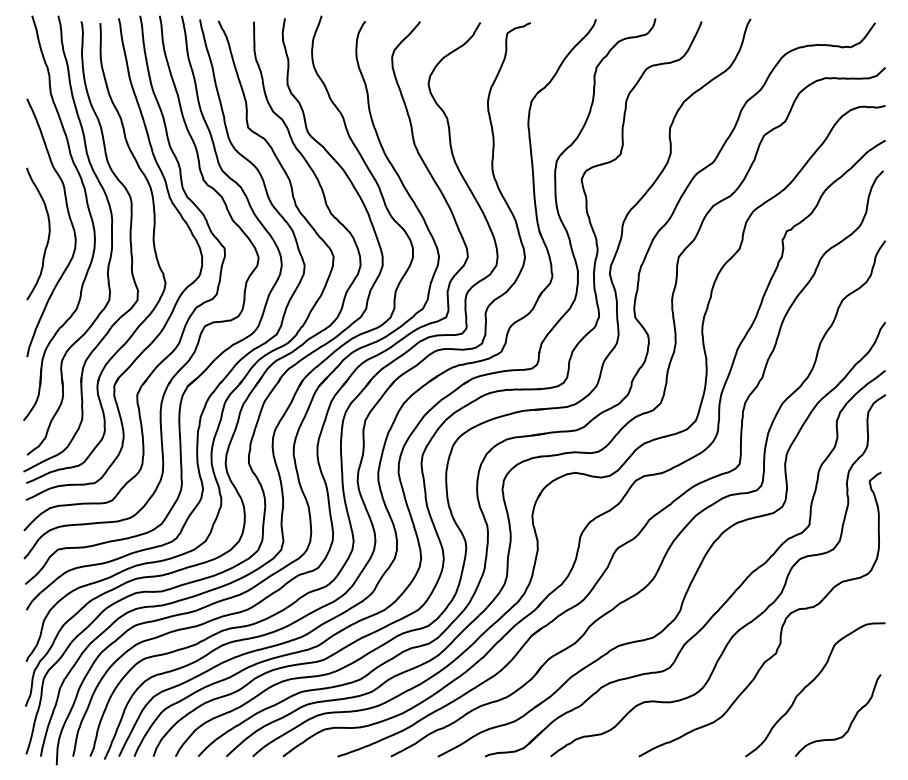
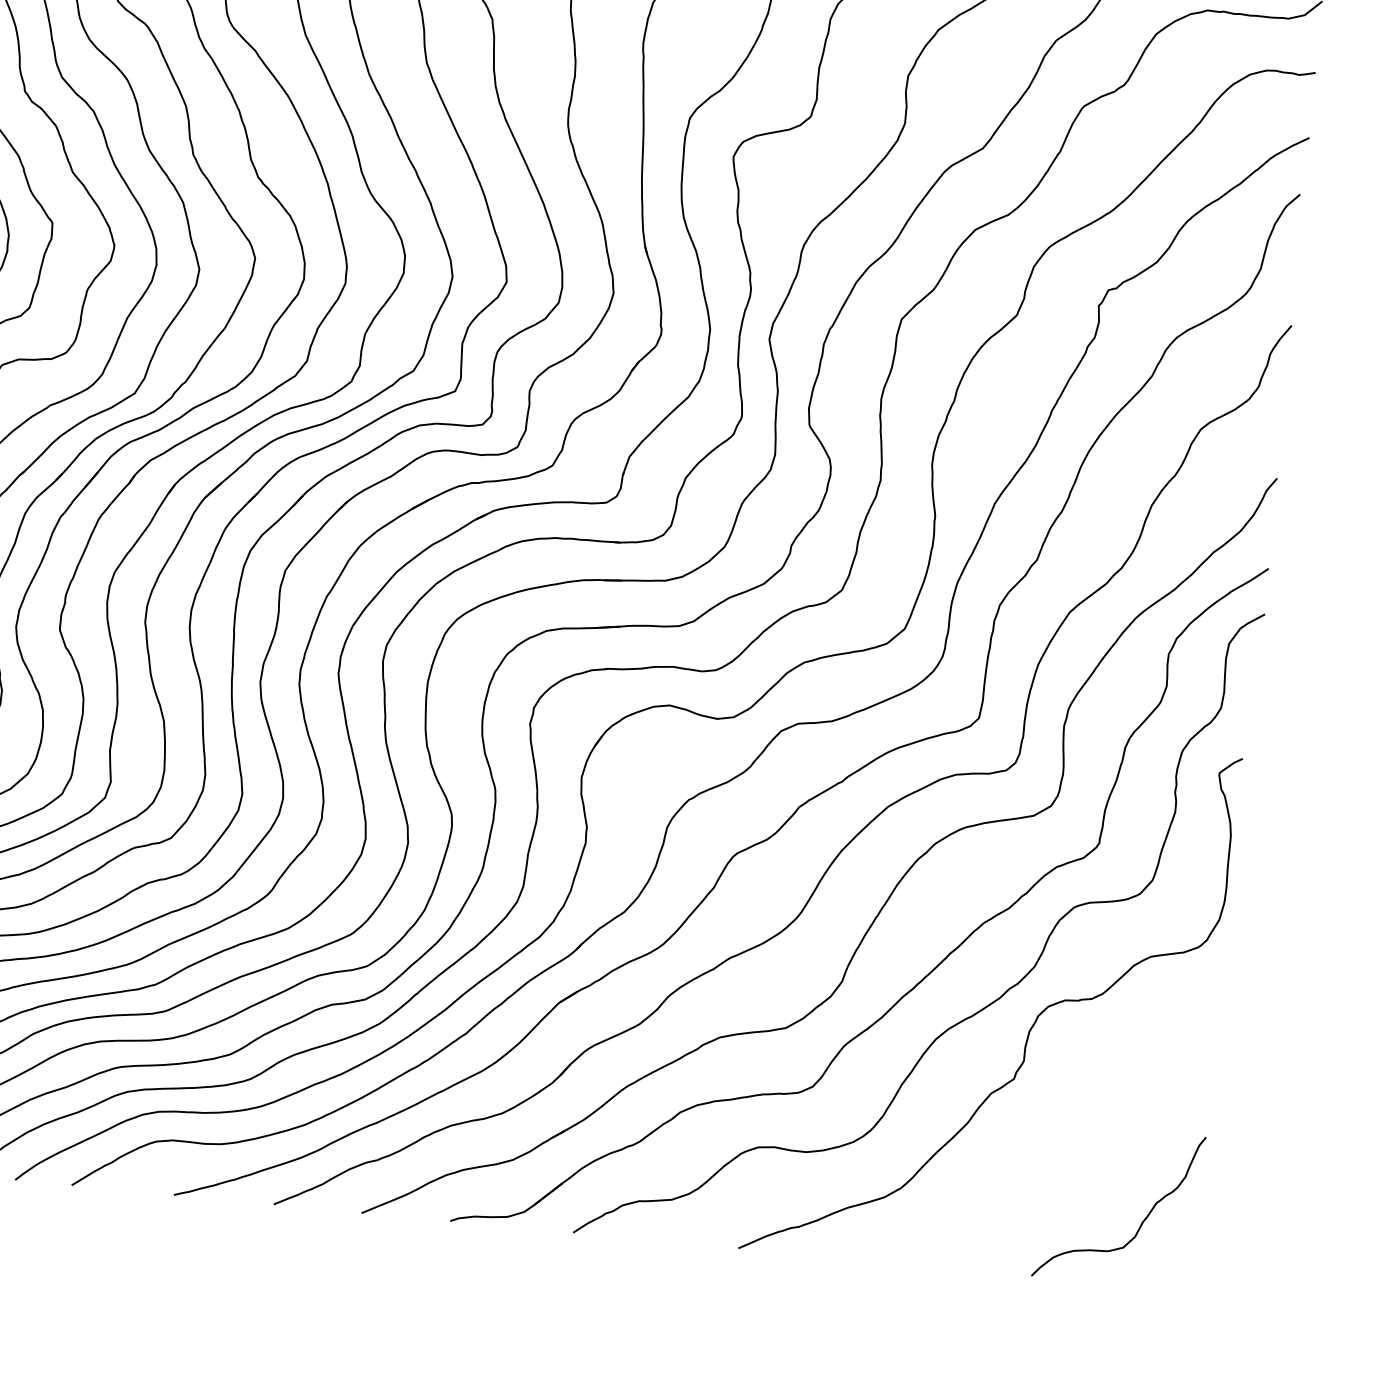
curve: (810, 684) -> (1072, 1143), removed

